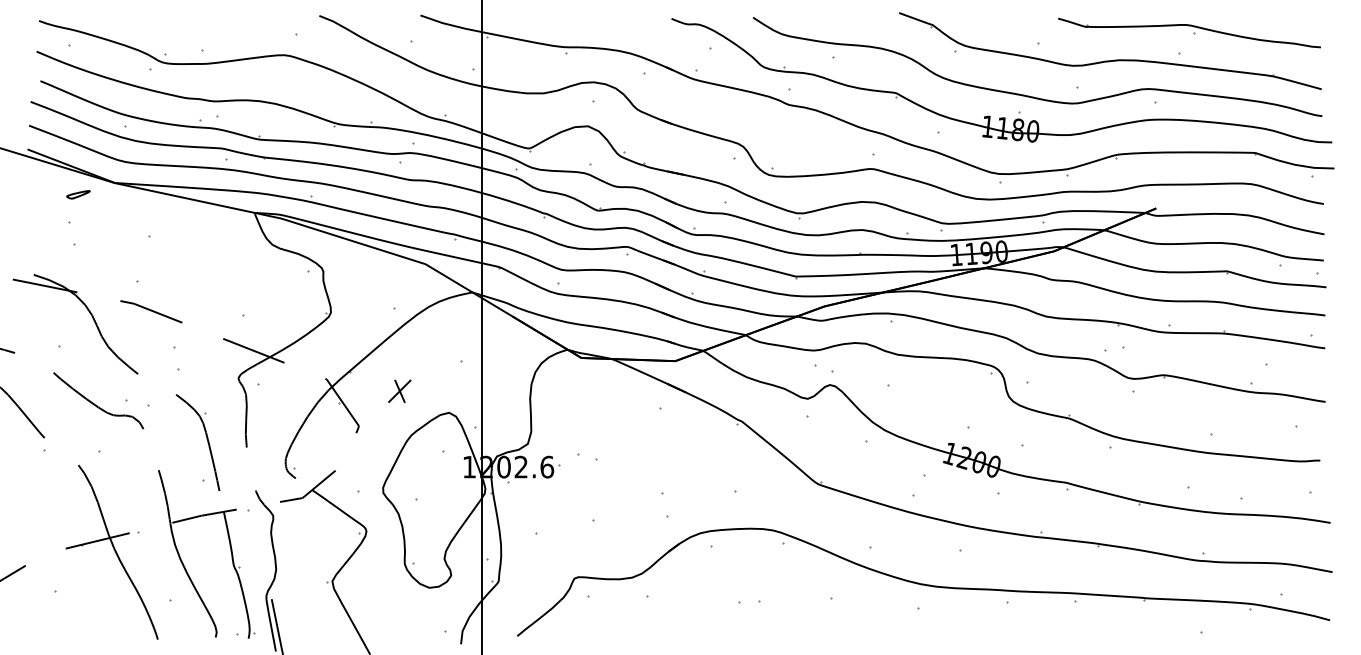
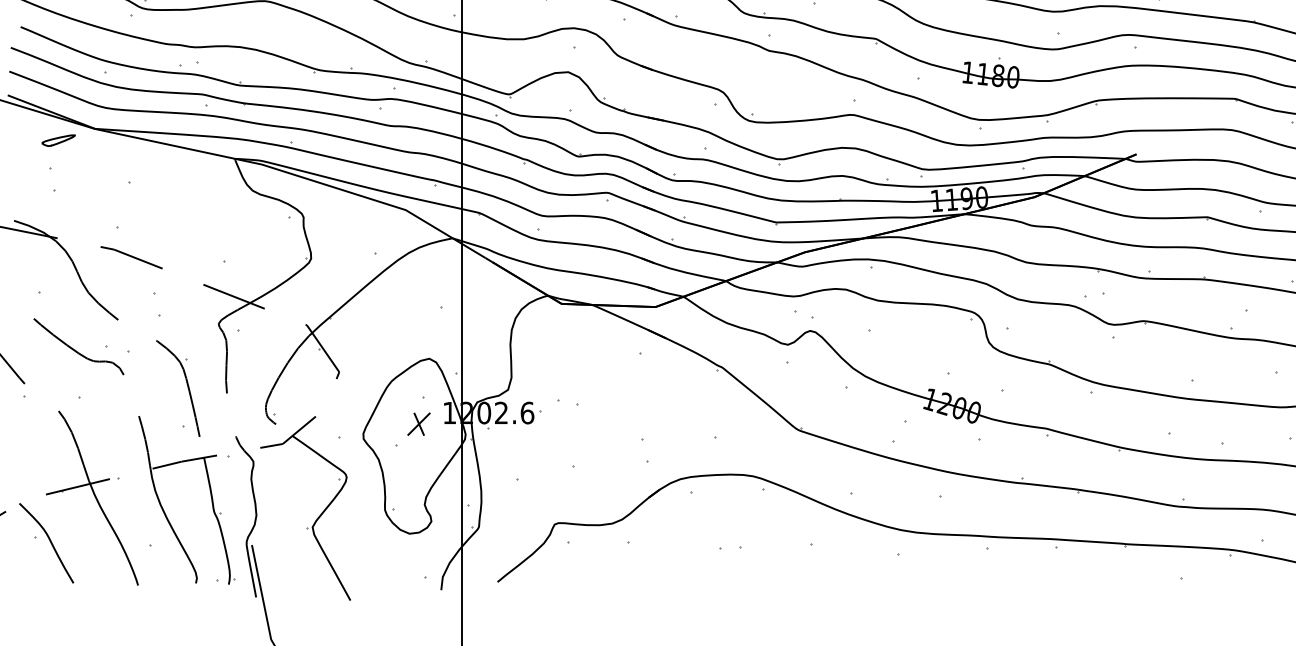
part: (78, 194) -> (58, 140), size x1.43
part: (399, 390) -> (418, 423), moved
curve: (69, 595) -> (49, 541), added

